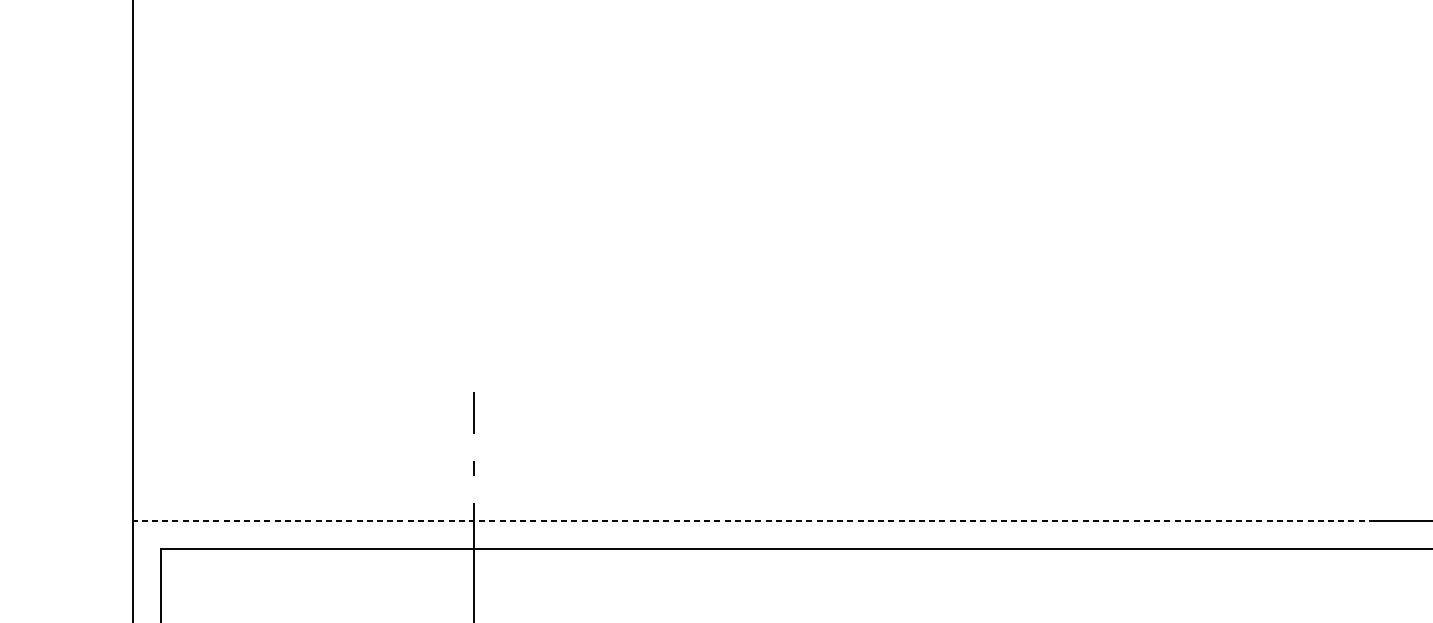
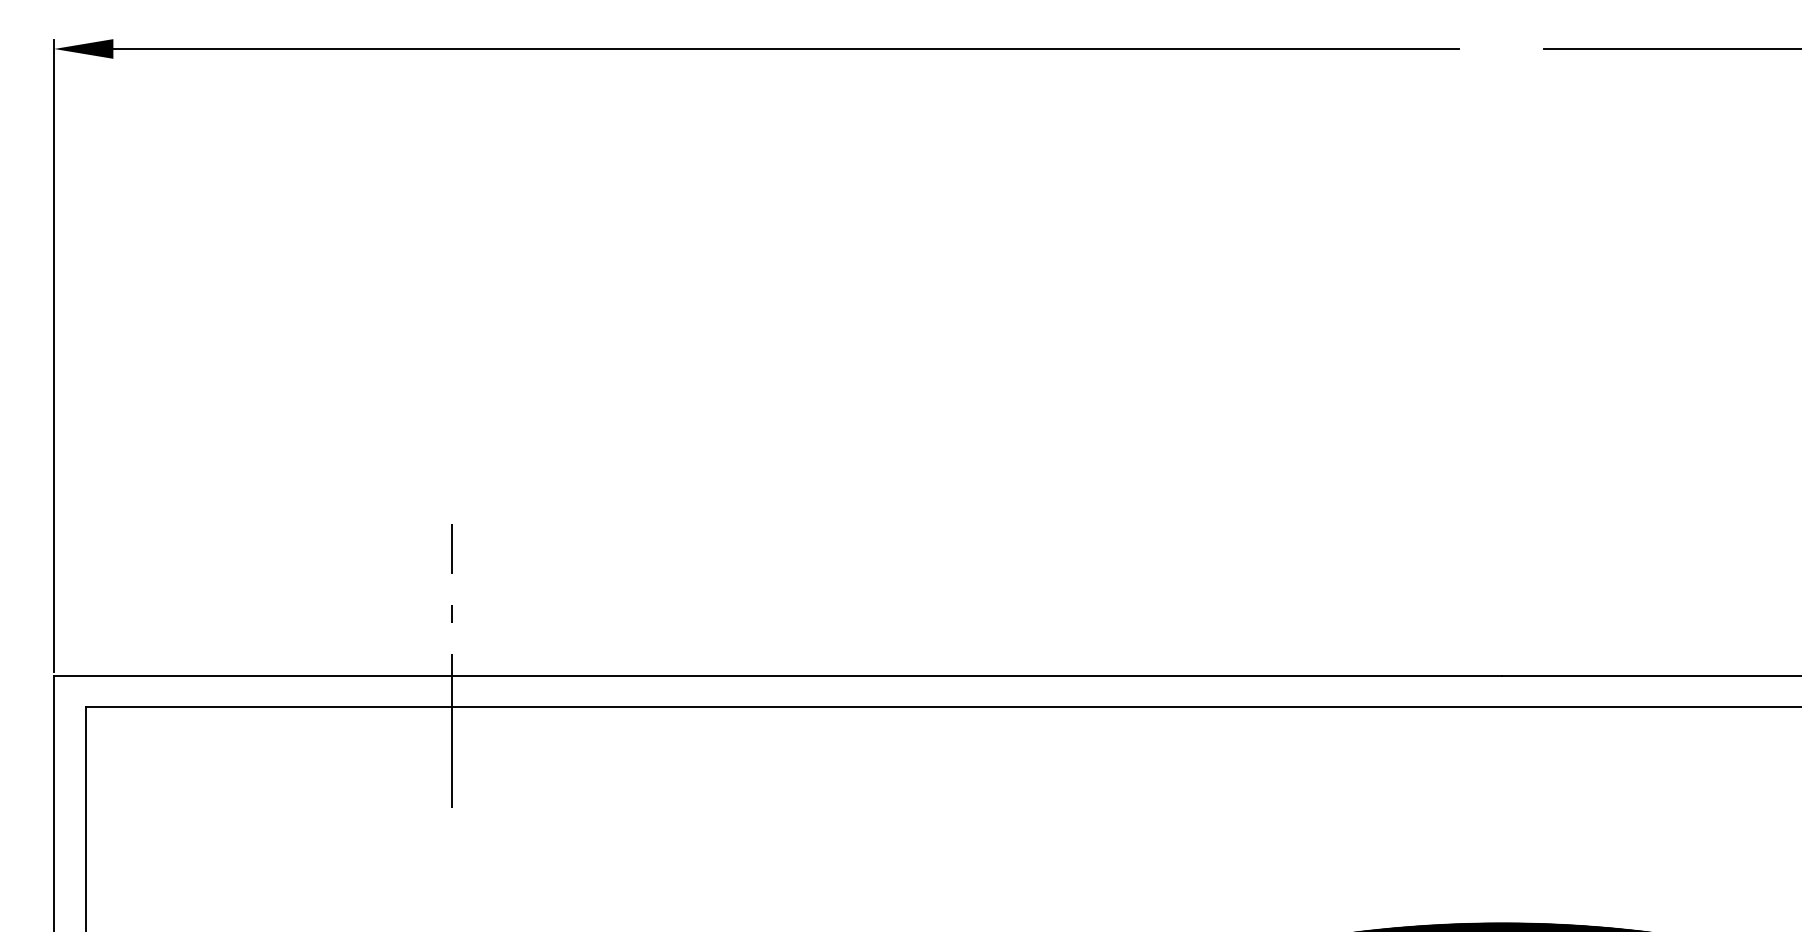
line: (753, 521) -> (777, 675), dashed -> solid

